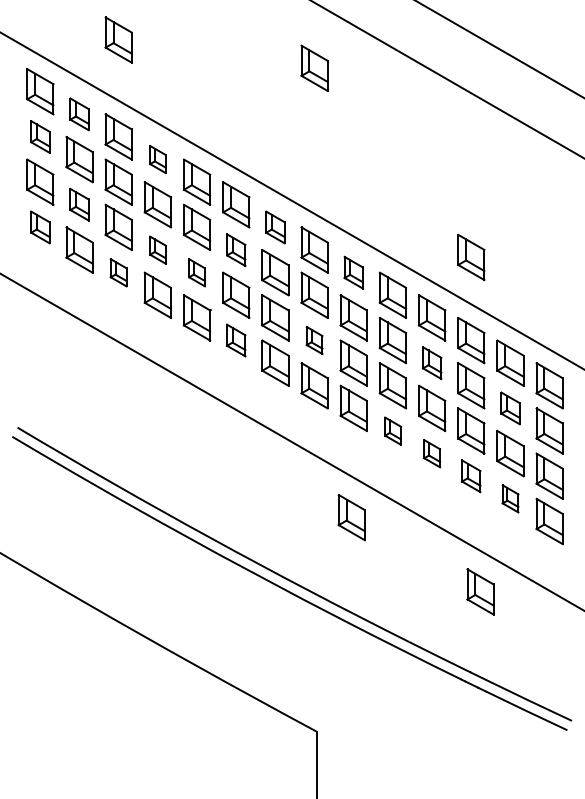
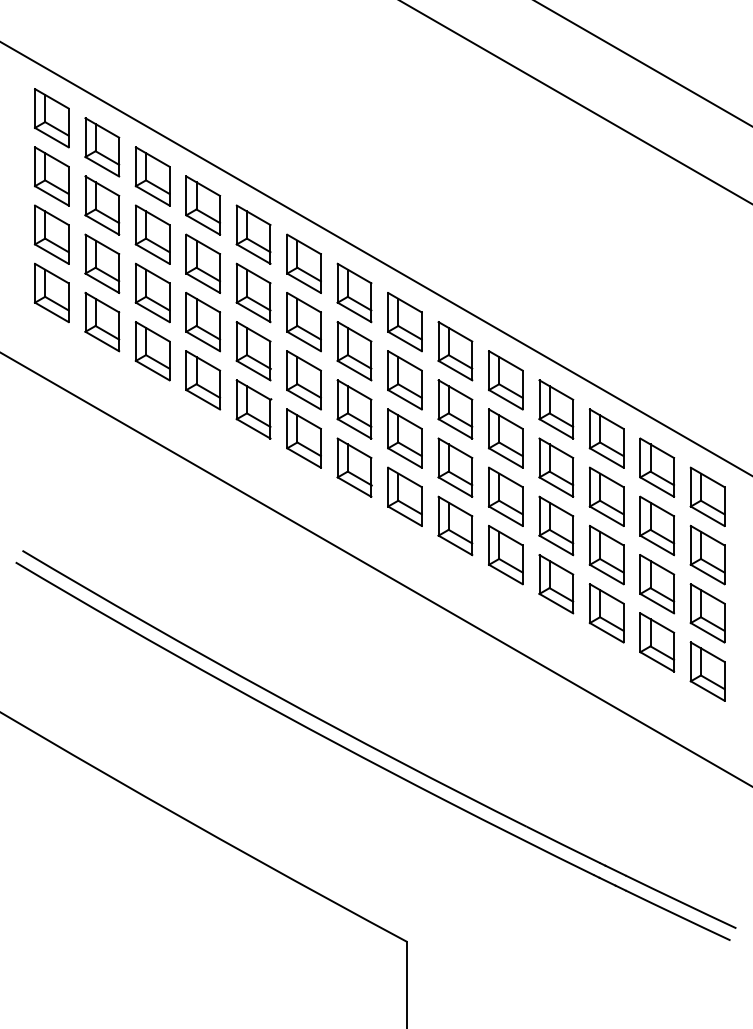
part: (118, 39) -> (152, 51), removed
part: (314, 68) -> (404, 88), removed
part: (79, 114) -> (102, 147), size x1.43
part: (40, 137) -> (51, 176), size x1.43
part: (158, 159) -> (203, 205), size x1.67
part: (79, 204) -> (102, 263), size x1.43
part: (40, 227) -> (51, 292), size x1.43
part: (275, 227) -> (354, 292), size x1.43
part: (158, 250) -> (203, 322), size x1.67
part: (235, 250) -> (303, 322), size x1.43
part: (471, 257) -> (606, 331), removed
part: (118, 272) -> (152, 351), size x1.67
part: (196, 272) -> (253, 351), size x1.67
part: (353, 272) -> (455, 351), size x1.43
part: (235, 340) -> (303, 438), size x1.43
part: (314, 340) -> (404, 438), size x1.67
part: (432, 362) -> (556, 467), size x1.43
part: (510, 408) -> (657, 525), size x1.43
part: (392, 431) -> (505, 555), size x1.67
part: (432, 453) -> (556, 584), size x1.67
part: (471, 476) -> (606, 613), size x1.43
part: (510, 498) -> (657, 642), size x1.67
part: (351, 517) -> (452, 666), removed
part: (480, 592) -> (618, 762), removed

